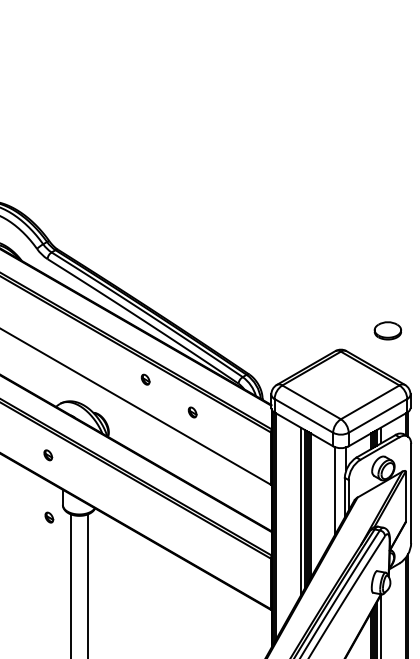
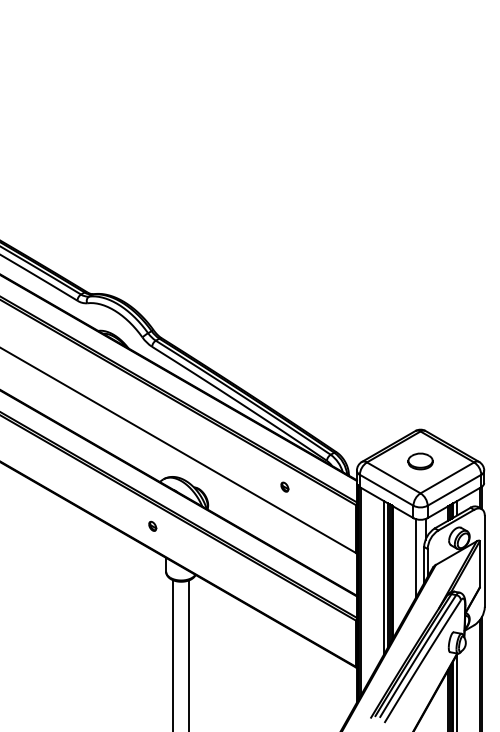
part: (387, 330) -> (420, 461), moved
part: (145, 378) -> (241, 456), removed
part: (49, 516) -> (153, 582), removed

